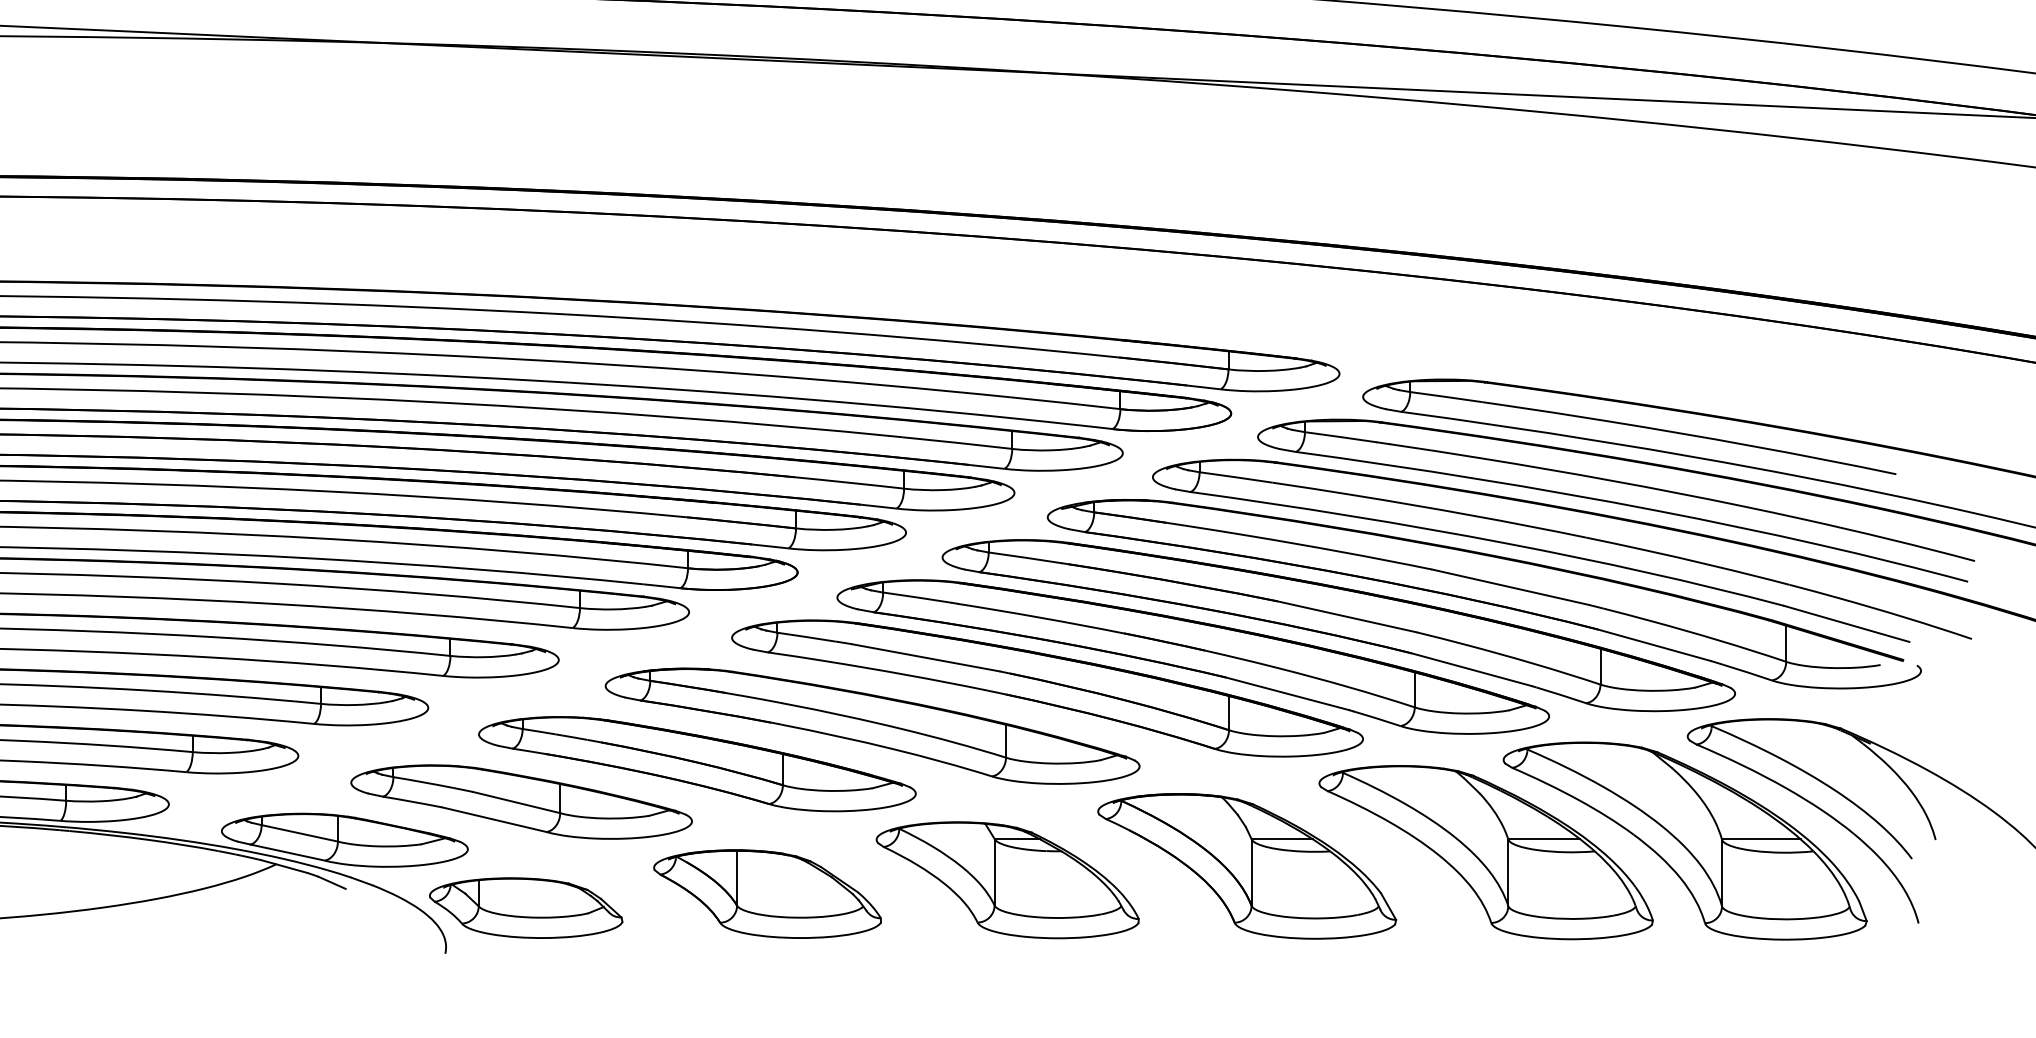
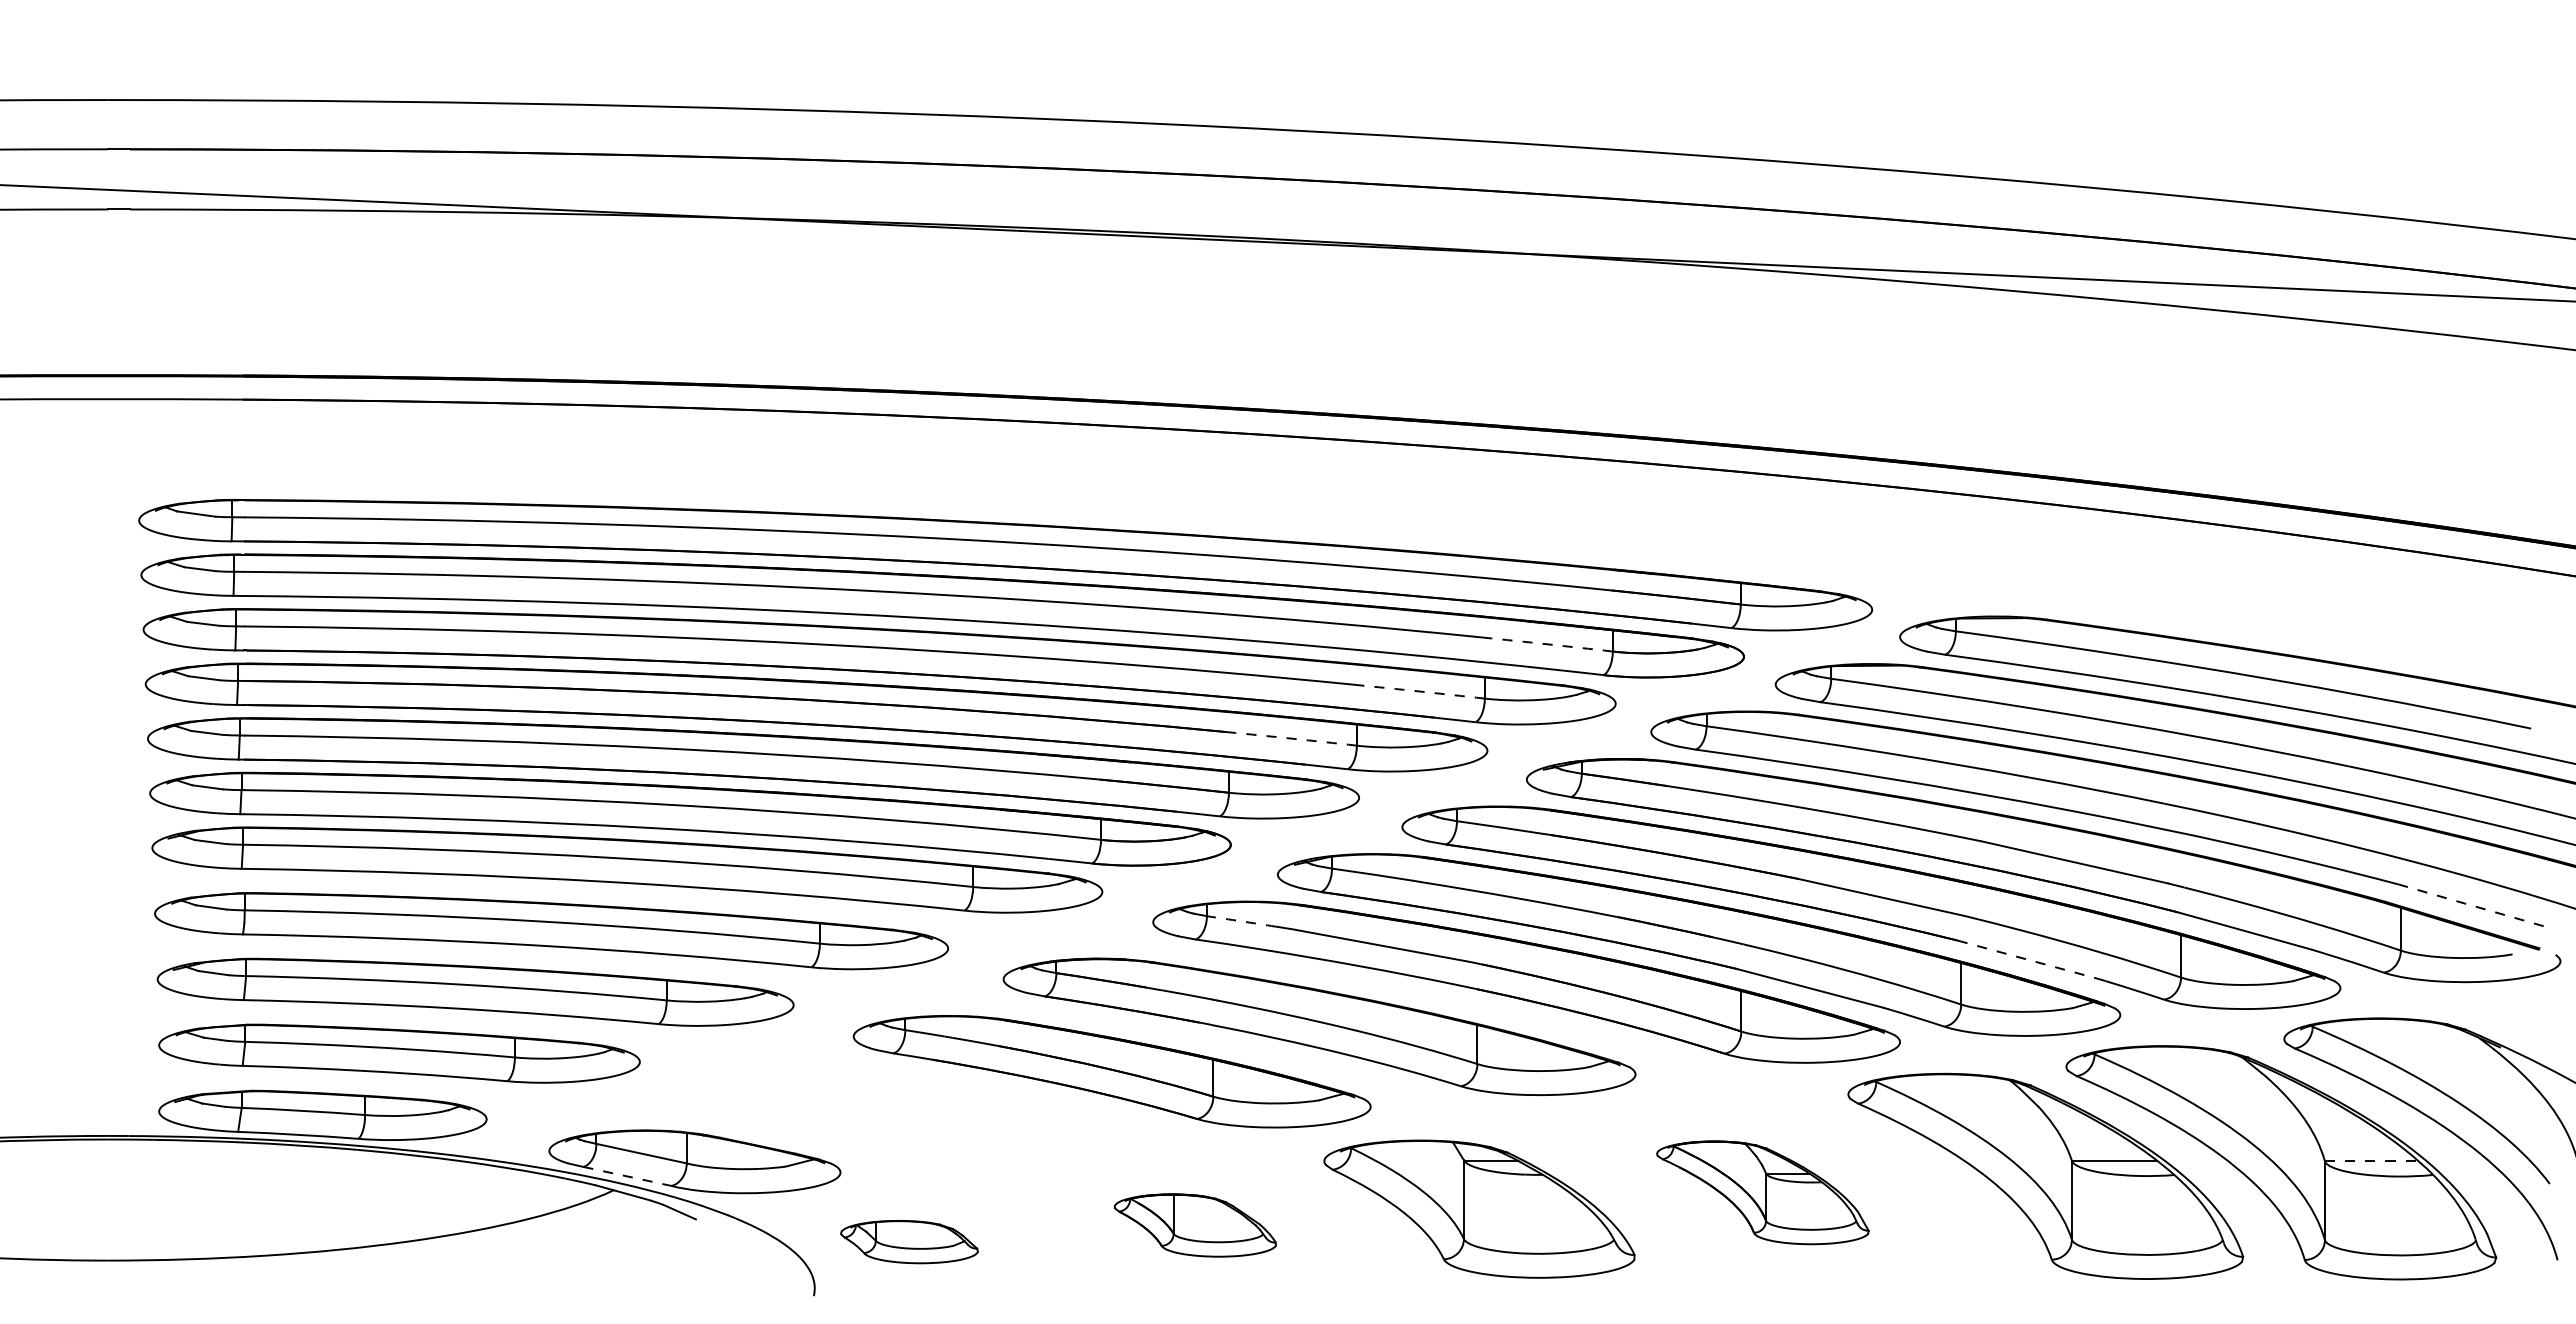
arc: (1066, 403) -> (1548, 644), solid -> dashed
arc: (957, 442) -> (1419, 691), solid -> dashed
arc: (849, 482) -> (1292, 738), solid -> dashed
line: (1846, 623) -> (2472, 905), solid -> dashed
arc: (806, 637) -> (1241, 921), solid -> dashed
line: (1471, 669) -> (2028, 959), solid -> dashed
part: (521, 801) -> (903, 1116), removed
line: (1761, 839) -> (2371, 1160), solid -> dashed
line: (287, 852) -> (627, 1176), solid -> dashed
part: (1246, 866) -> (1762, 1192), size x0.6
part: (767, 894) -> (1195, 1225), size x0.6
part: (526, 907) -> (909, 1241), size x0.6

